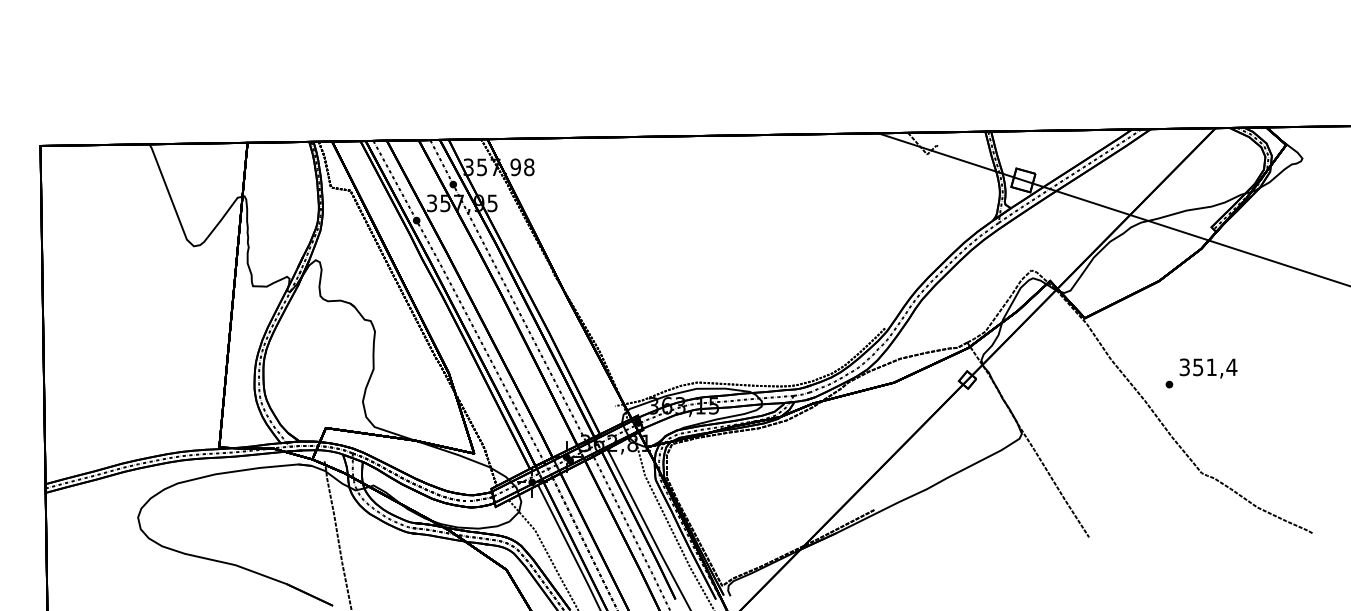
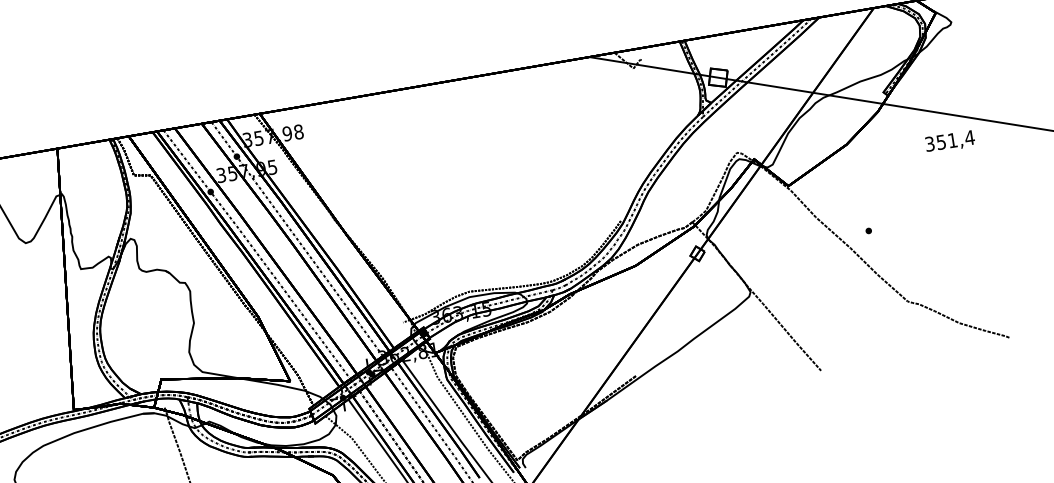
text: (1208, 368) -> (950, 141), moved

